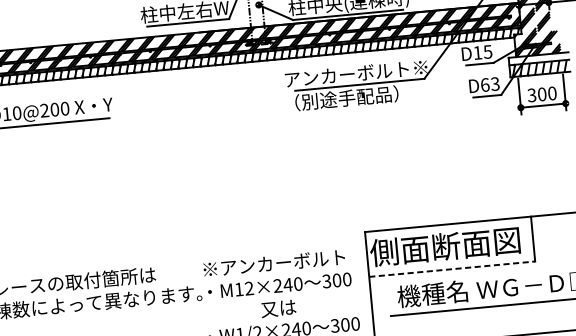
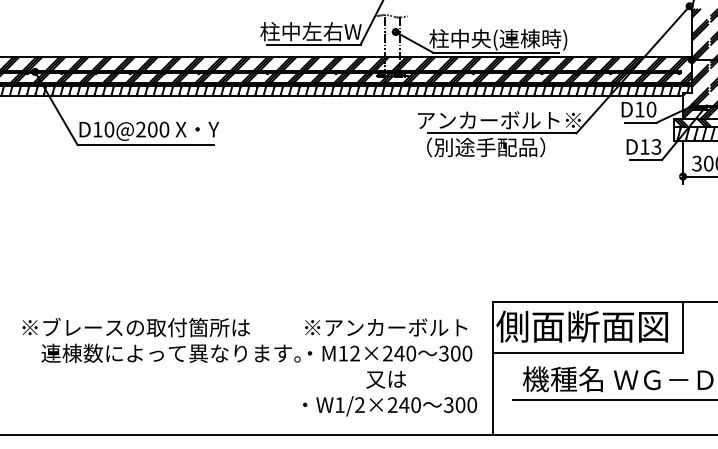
text: (487, 51) -> (651, 109), D15 -> D10
hatch: (524, 59) -> (692, 122), added
text: (484, 84) -> (644, 146), D63 -> D13
line: (452, 268) -> (588, 352), dashed -> solid

